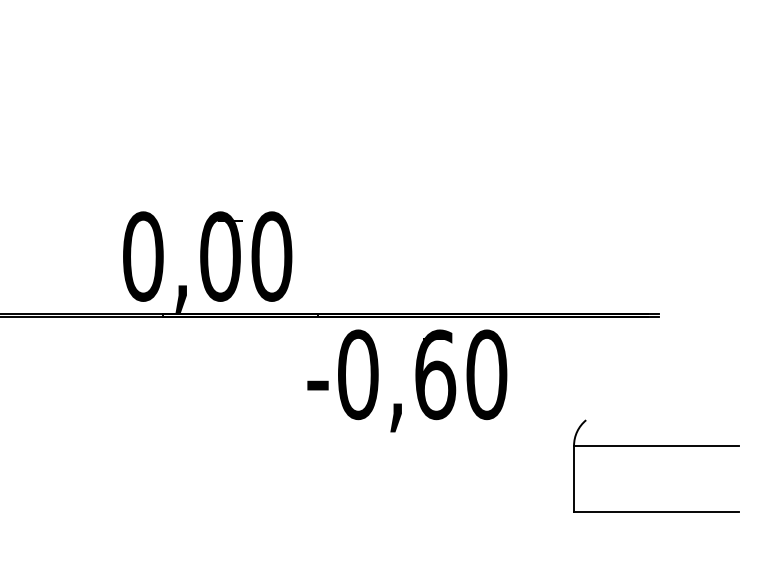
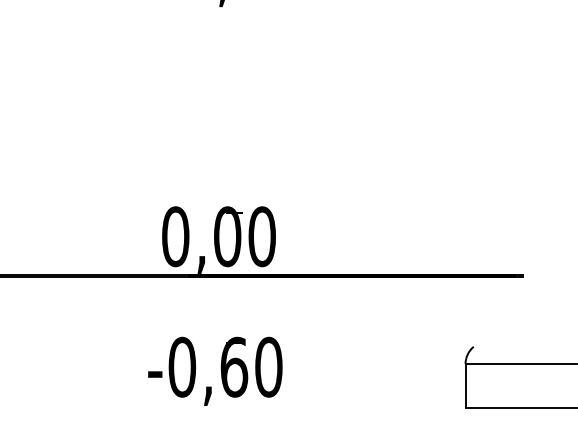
part: (407, 379) -> (215, 370), moved

